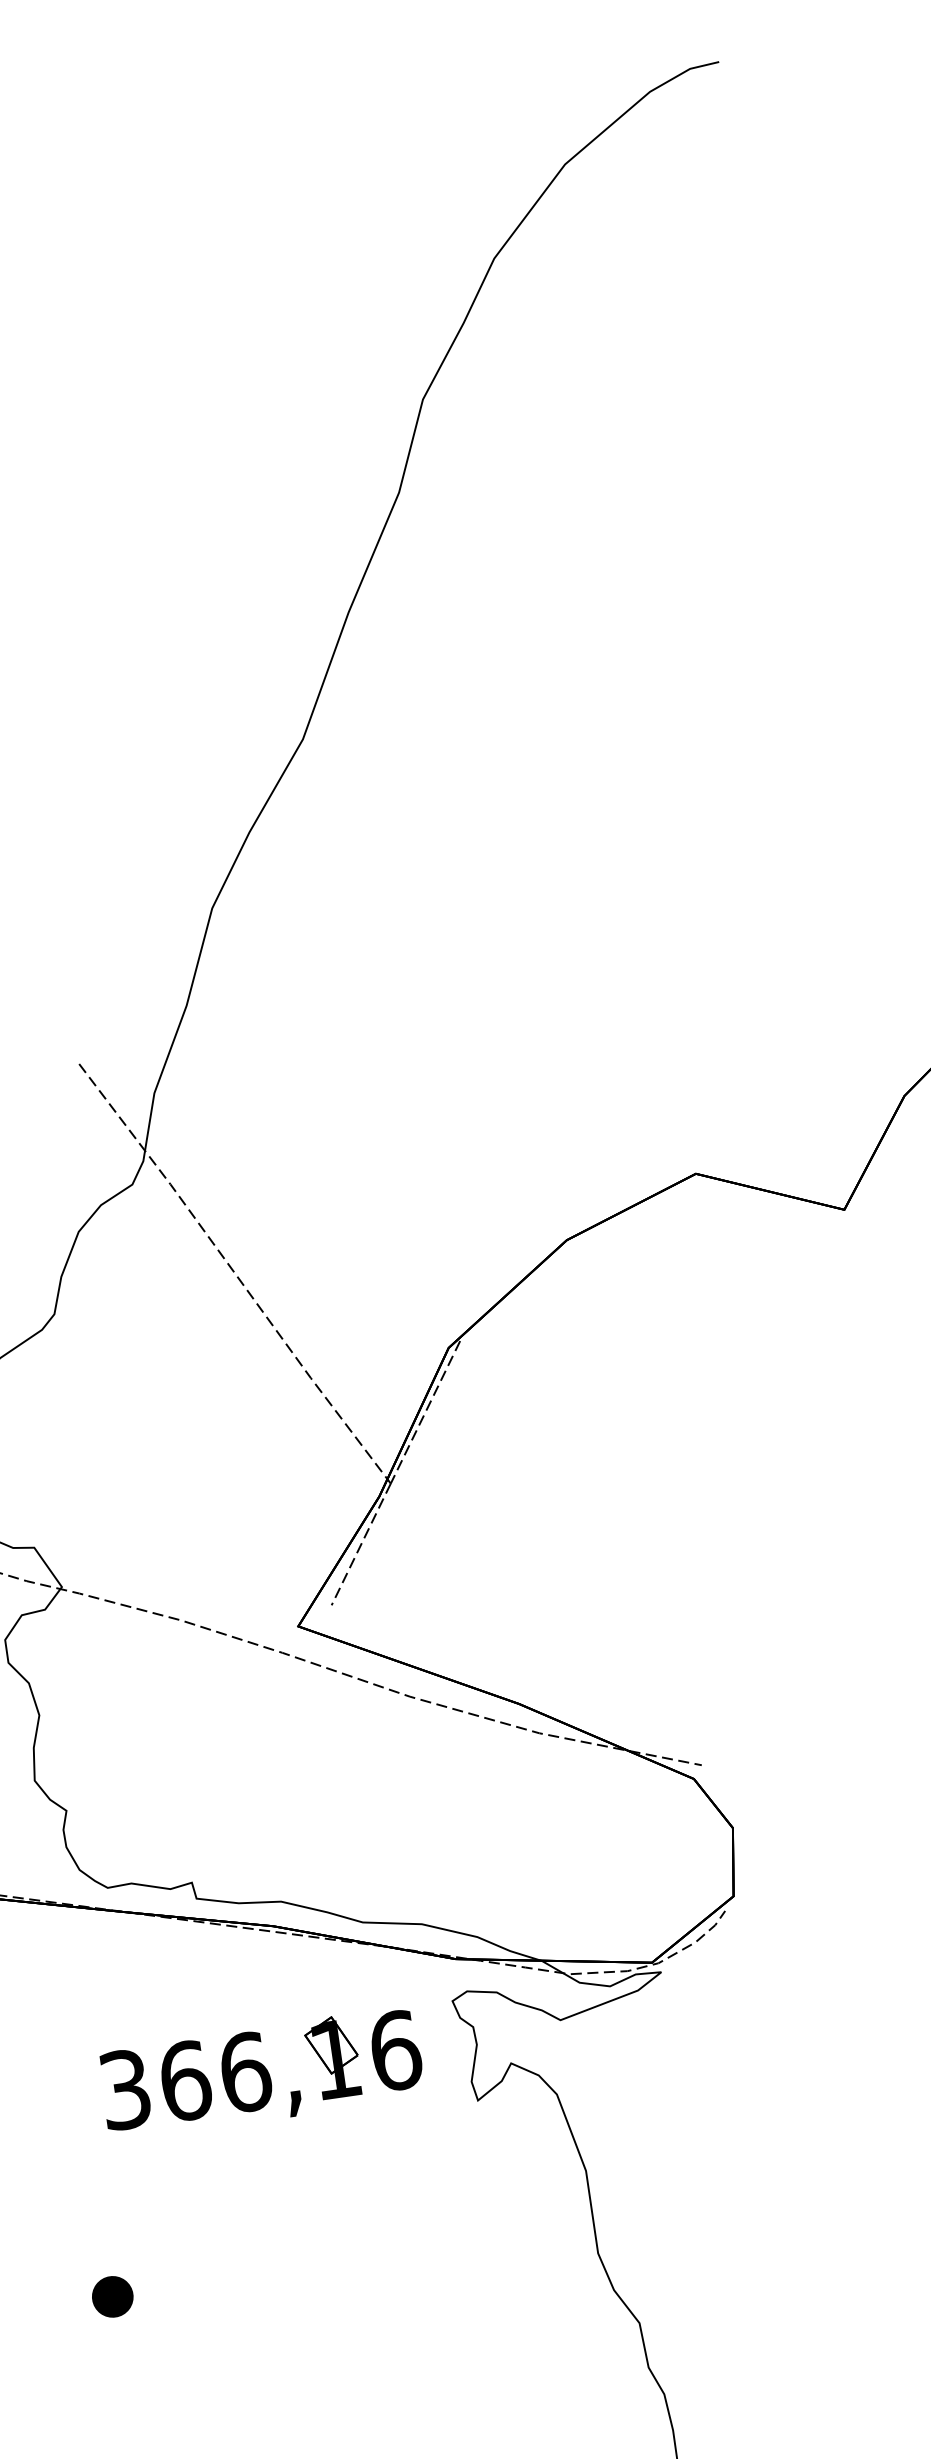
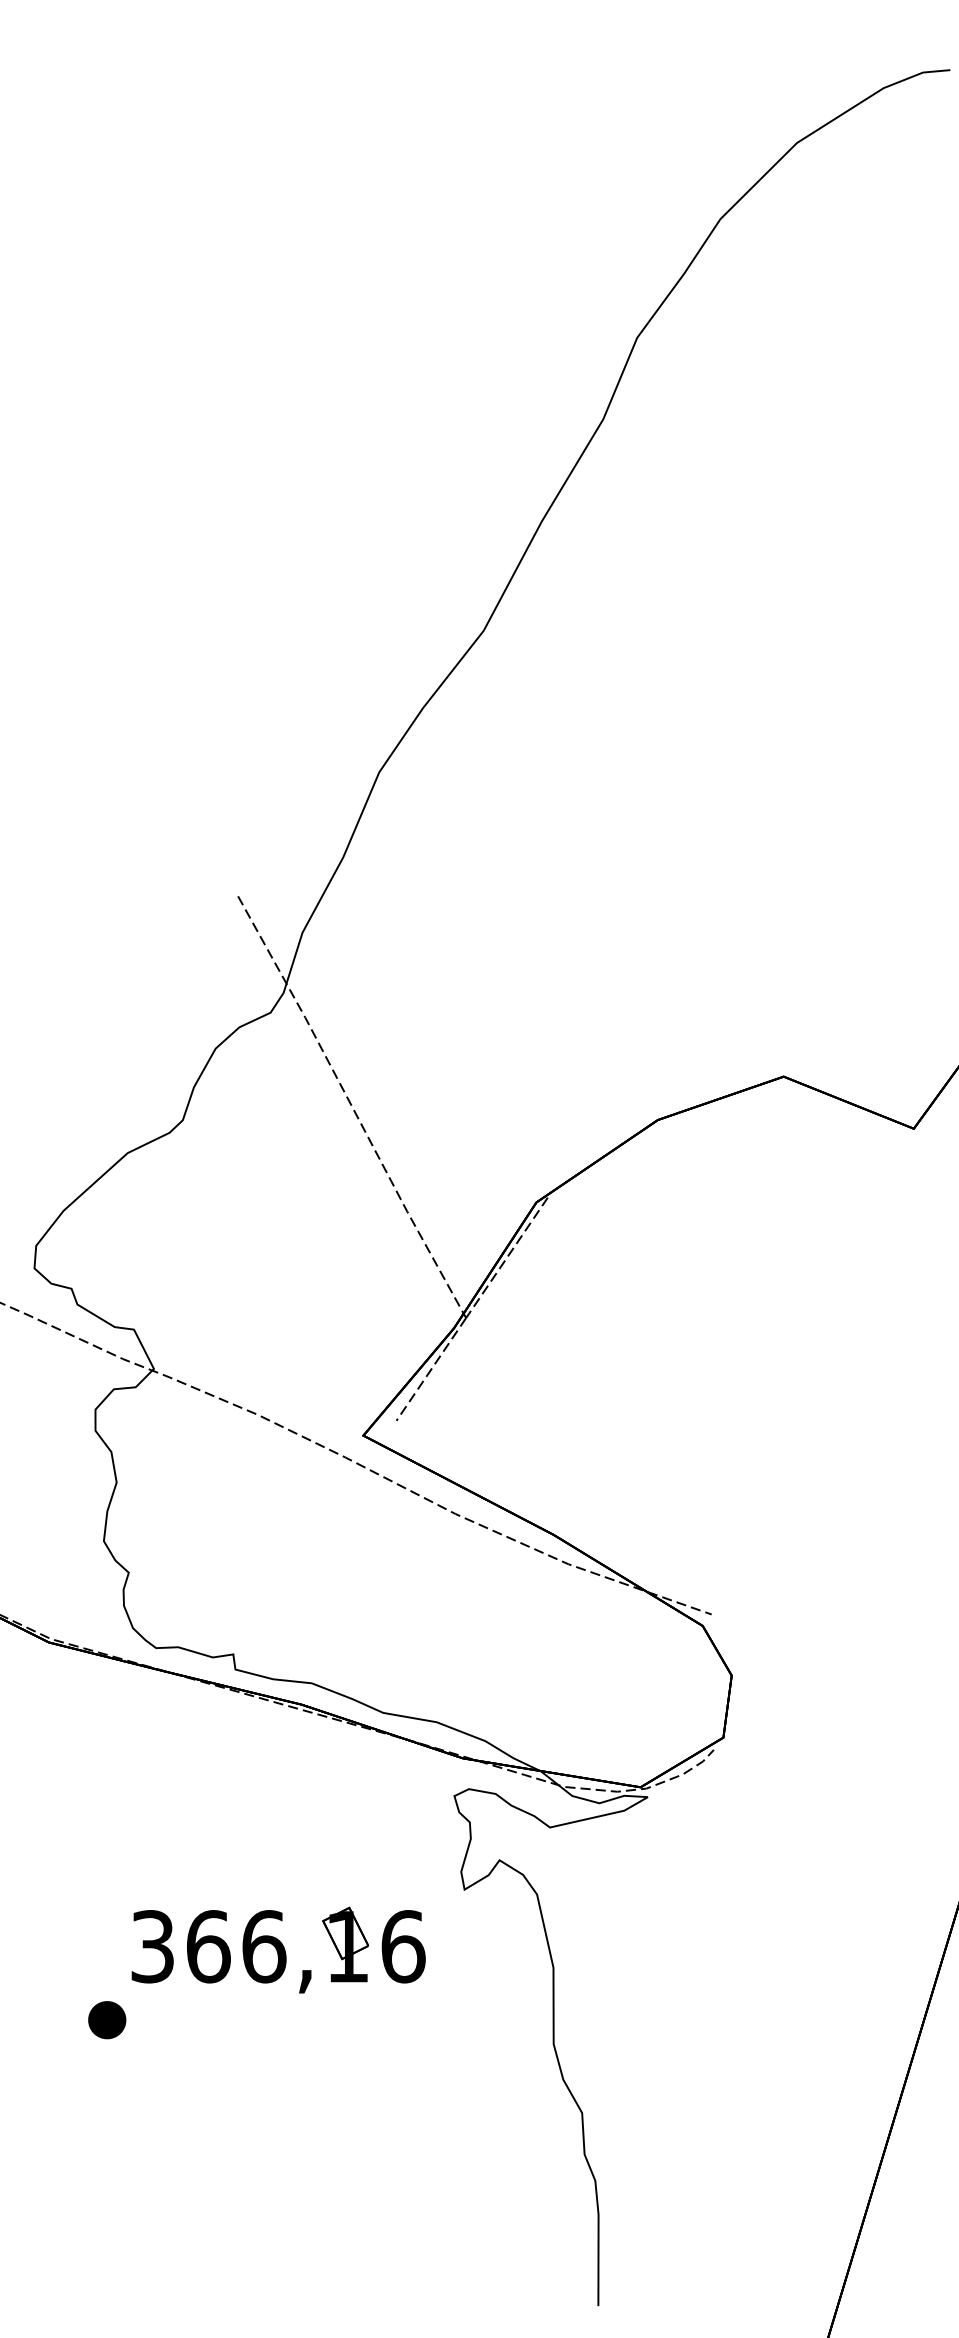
part: (261, 2073) -> (278, 1949), moved

